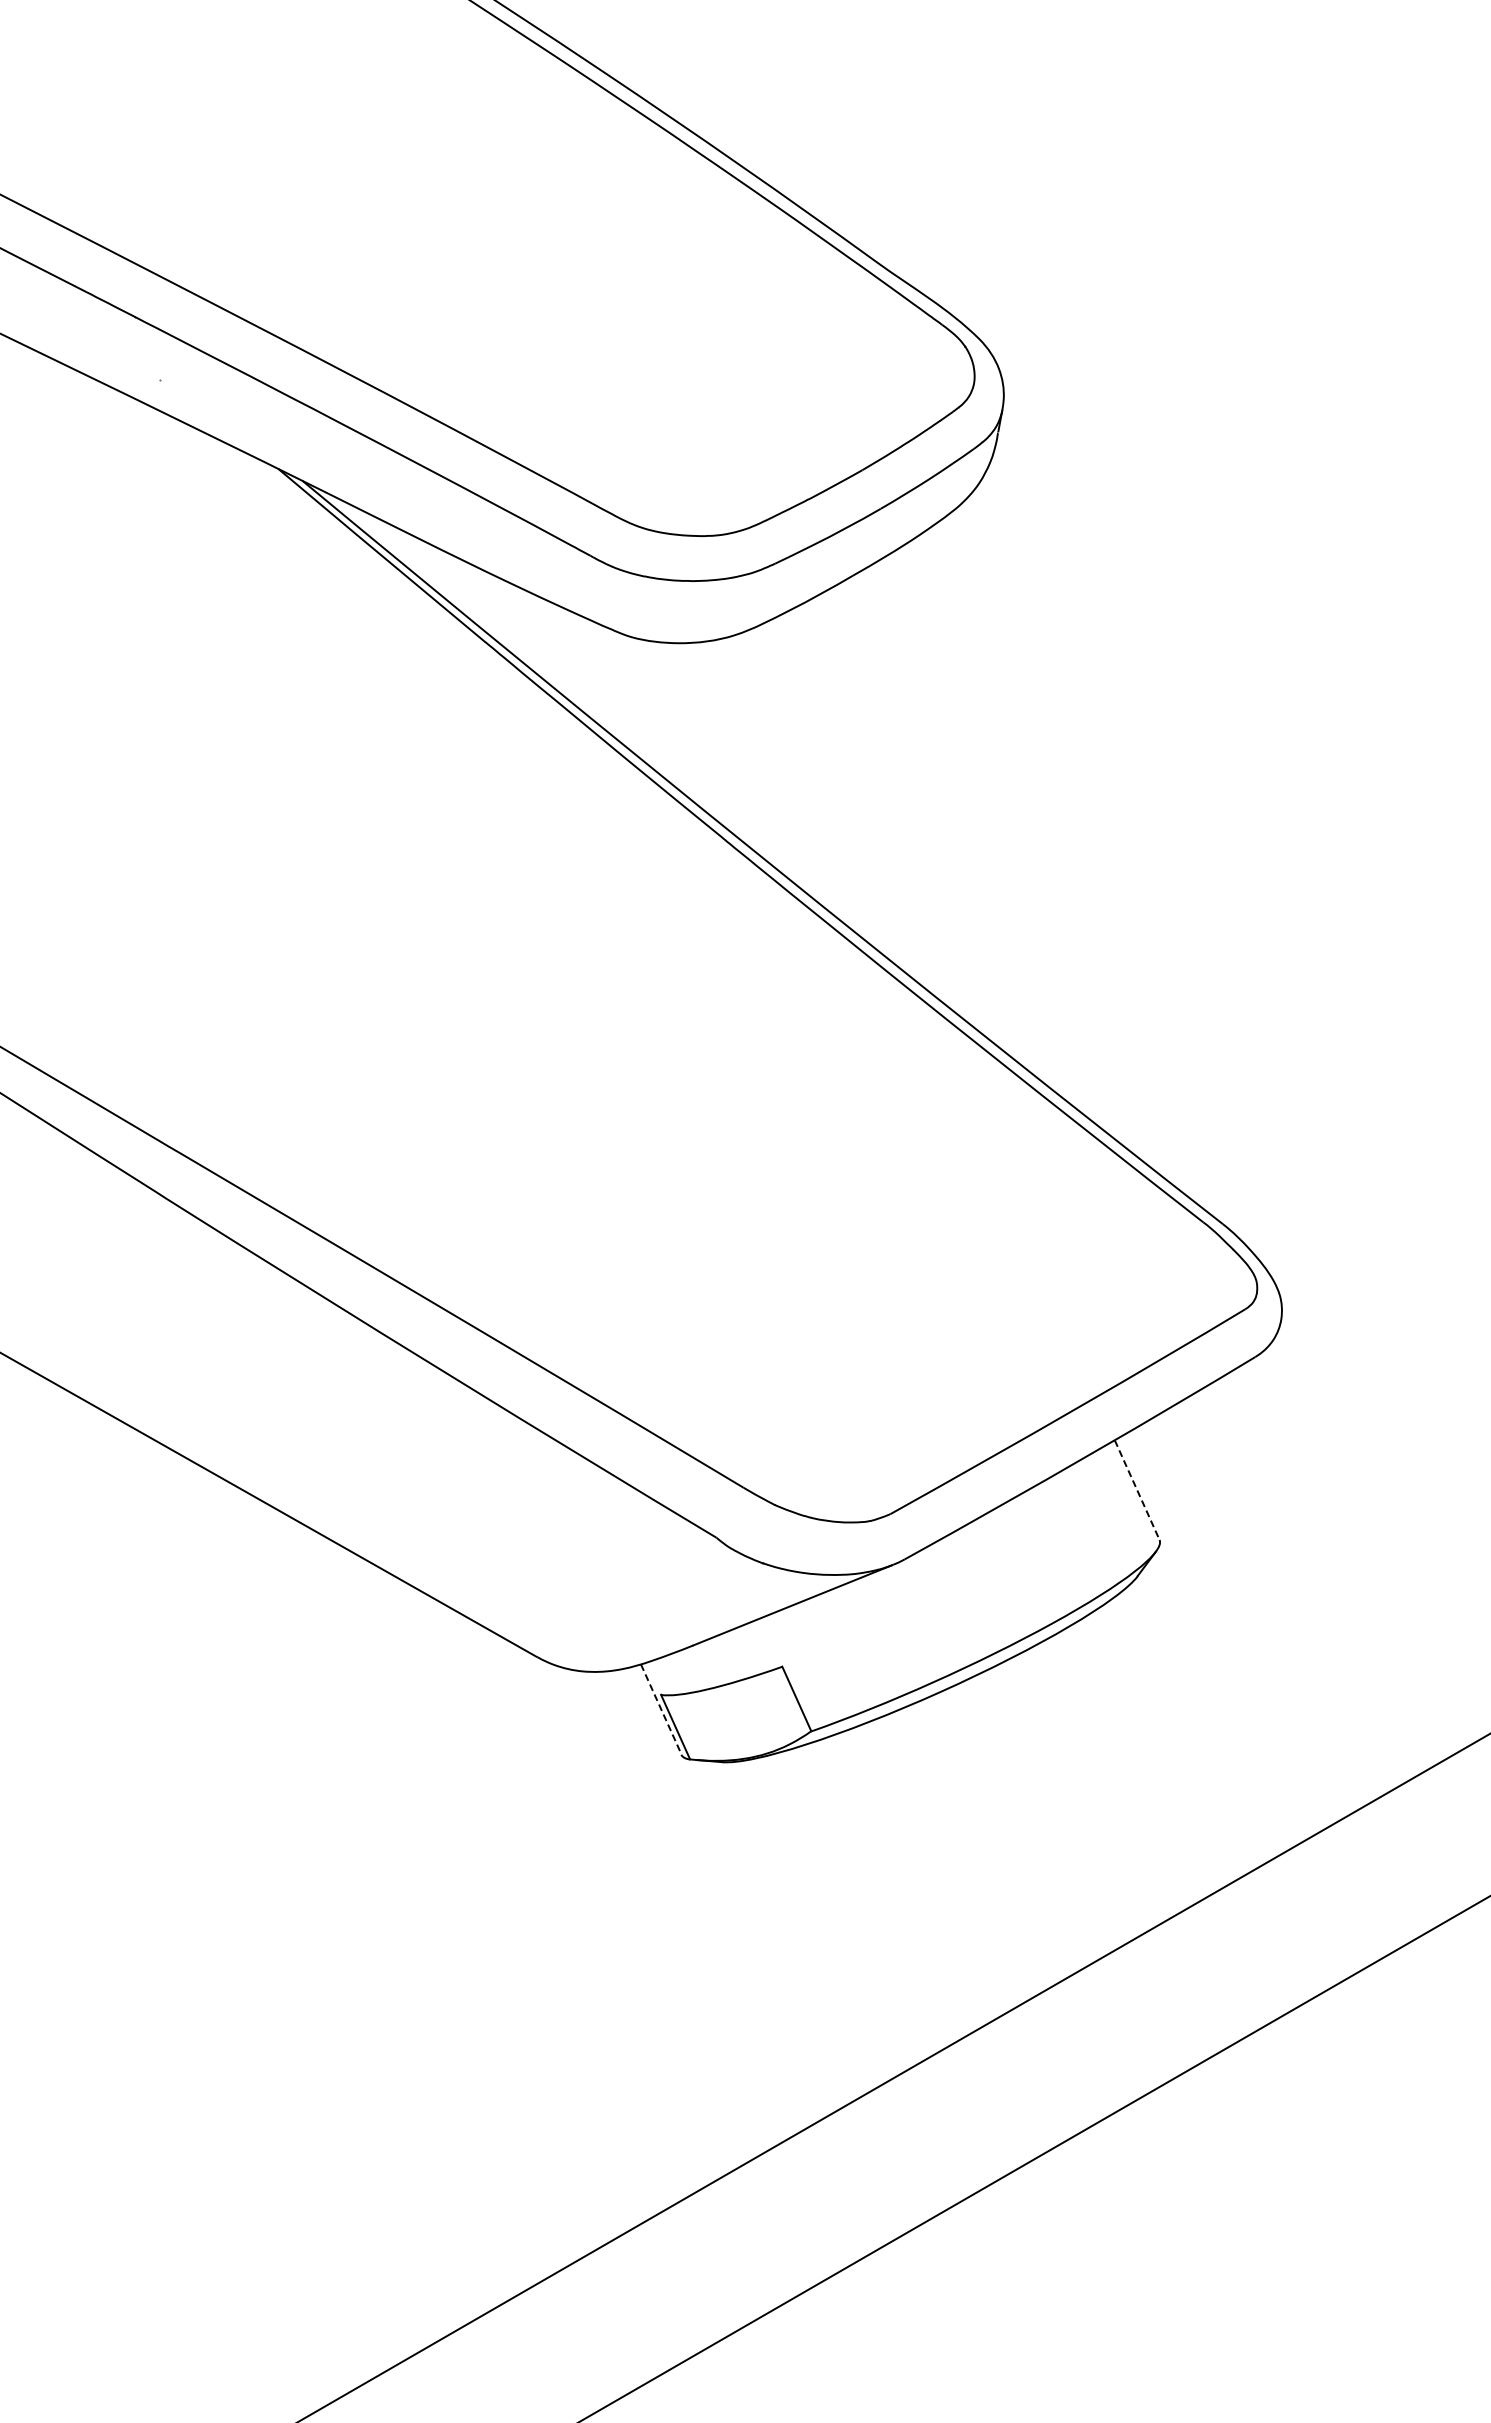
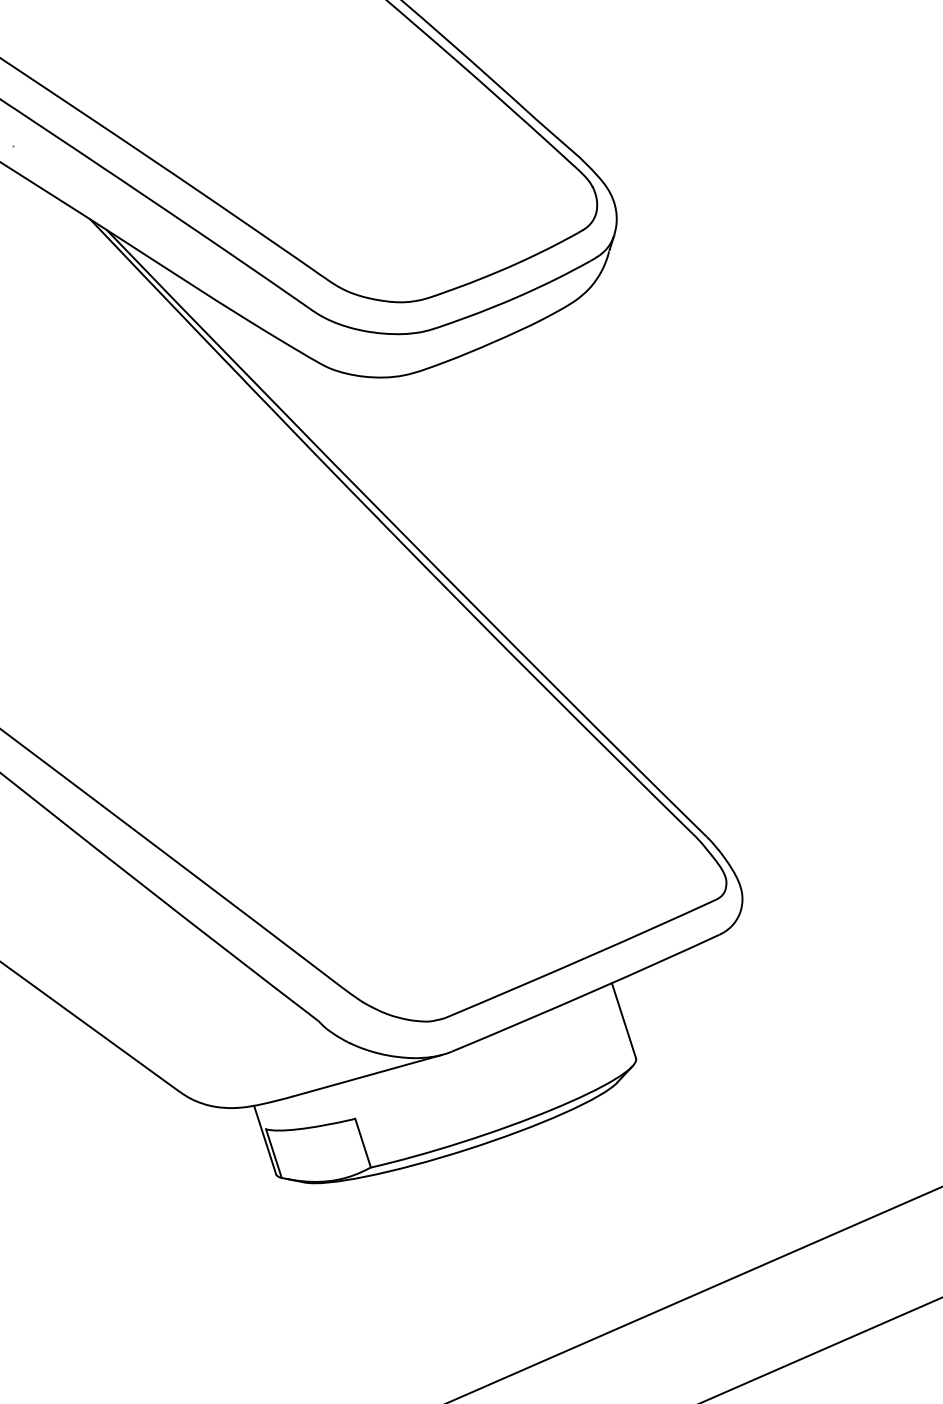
line: (1137, 1490) -> (624, 1021), dashed -> solid
line: (661, 1709) -> (265, 1139), dashed -> solid

